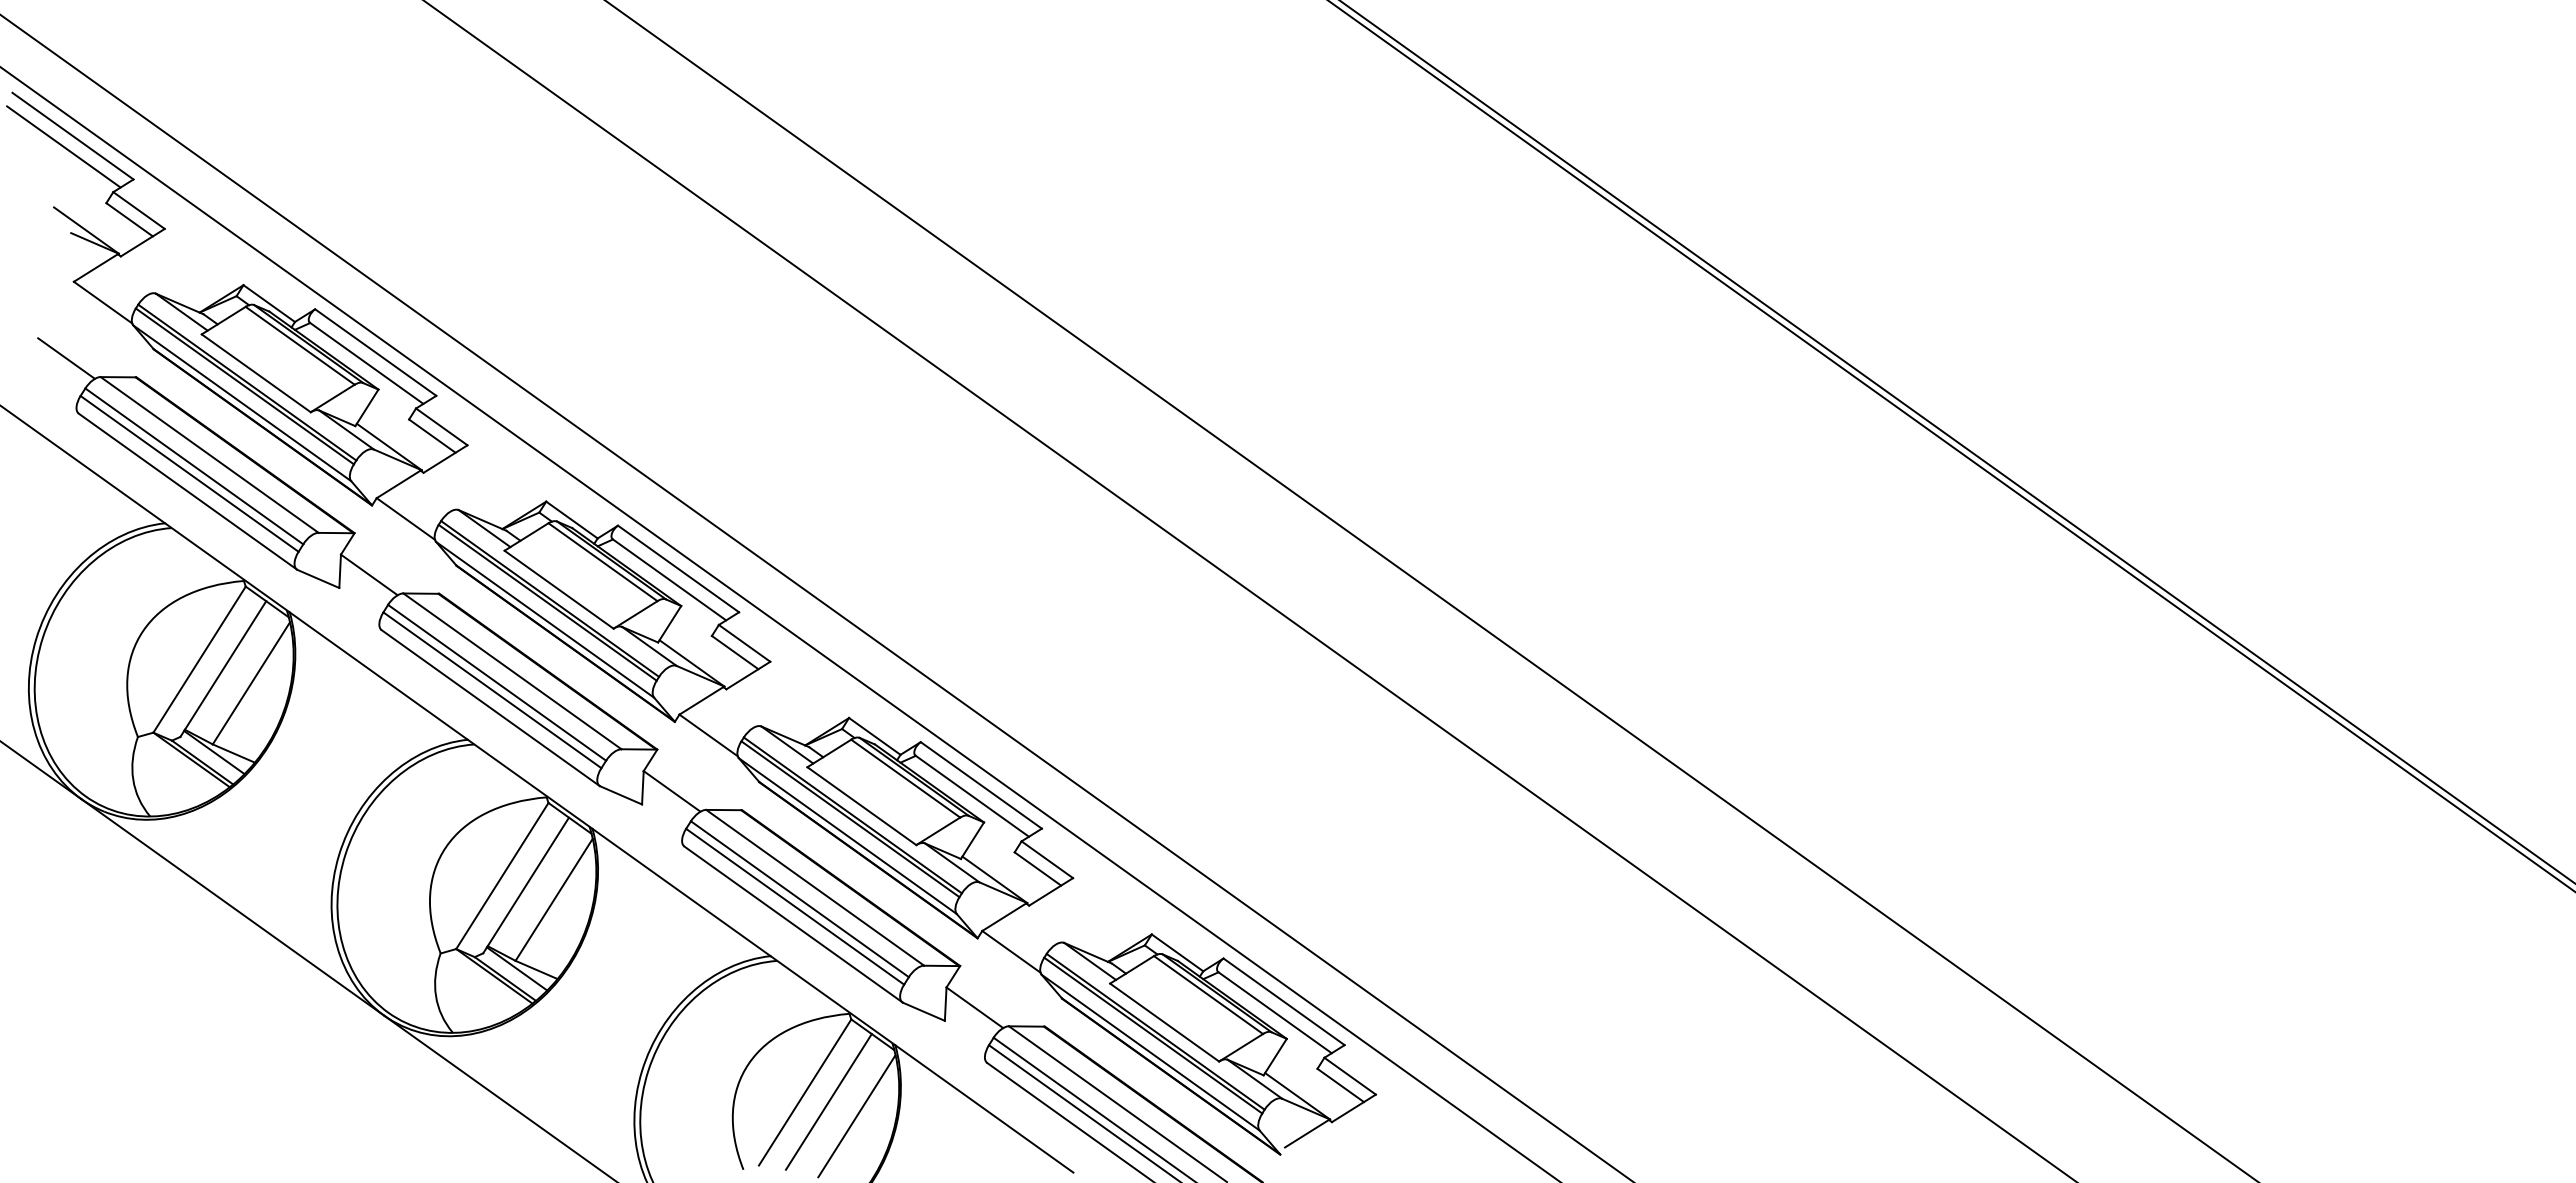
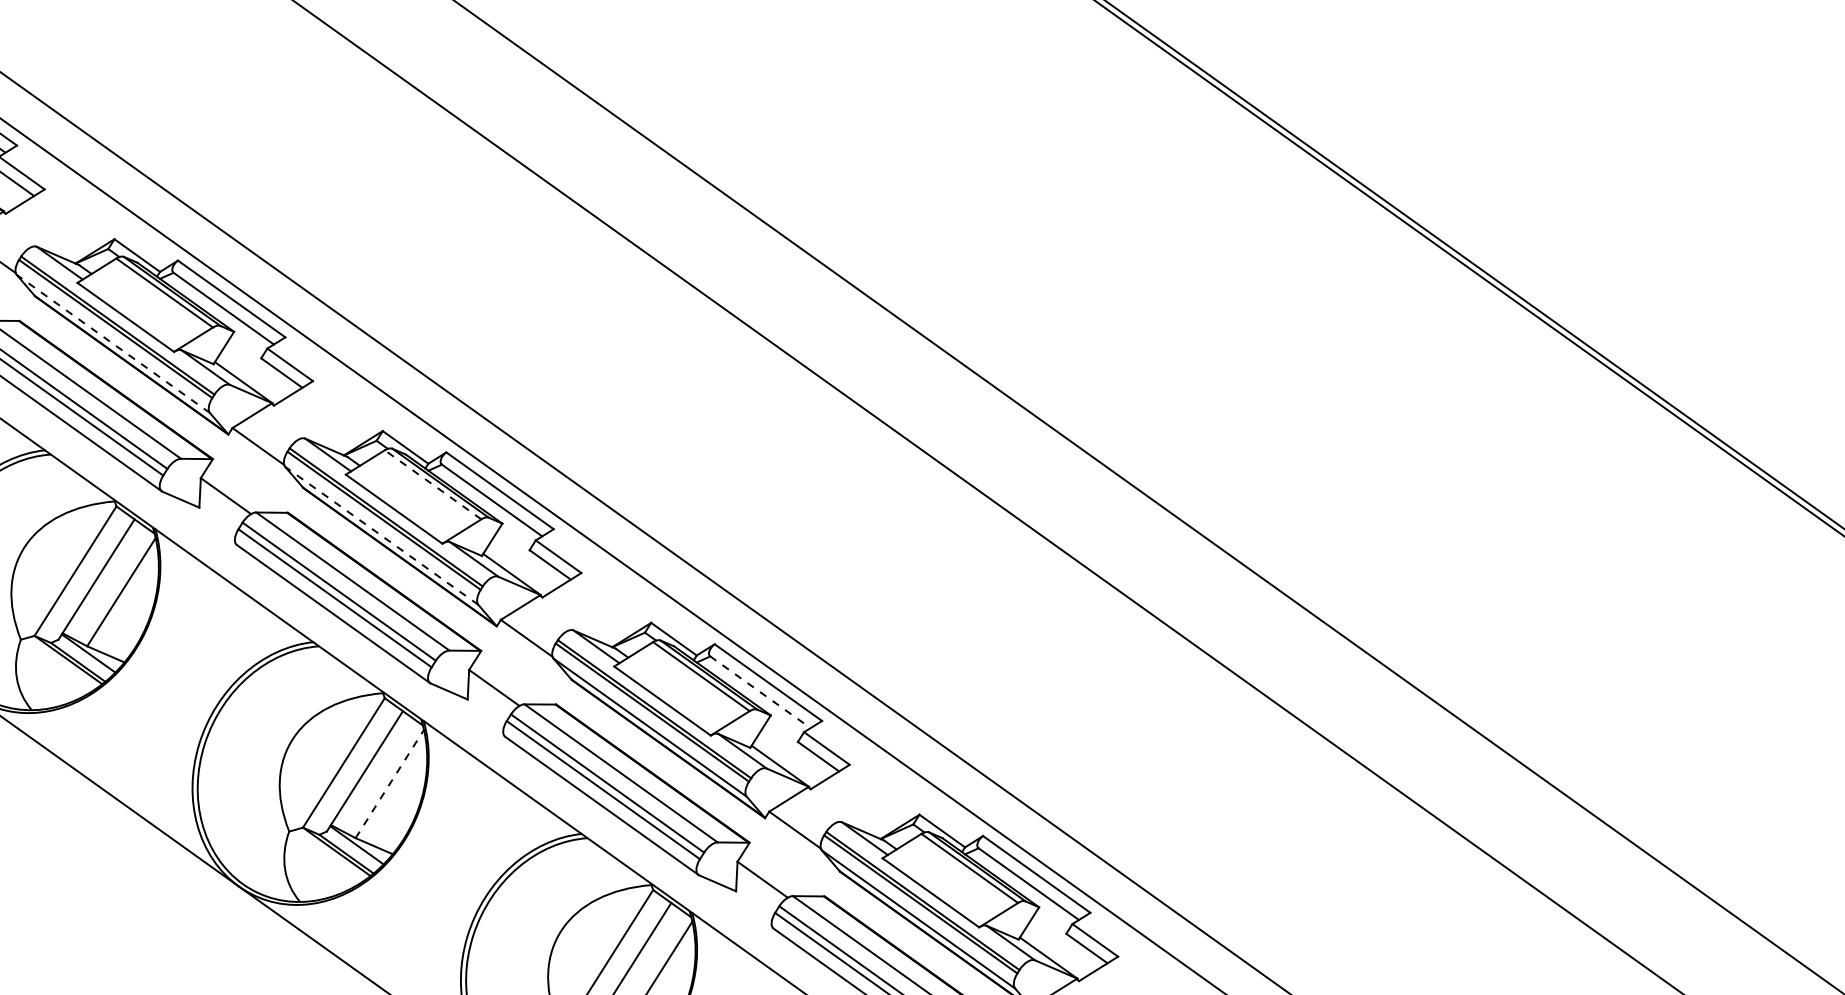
line: (242, 403) -> (113, 344), solid -> dashed
line: (602, 561) -> (432, 484), solid -> dashed
line: (545, 619) -> (382, 535), solid -> dashed
line: (972, 796) -> (760, 692), solid -> dashed
line: (554, 899) -> (390, 783), solid -> dashed

